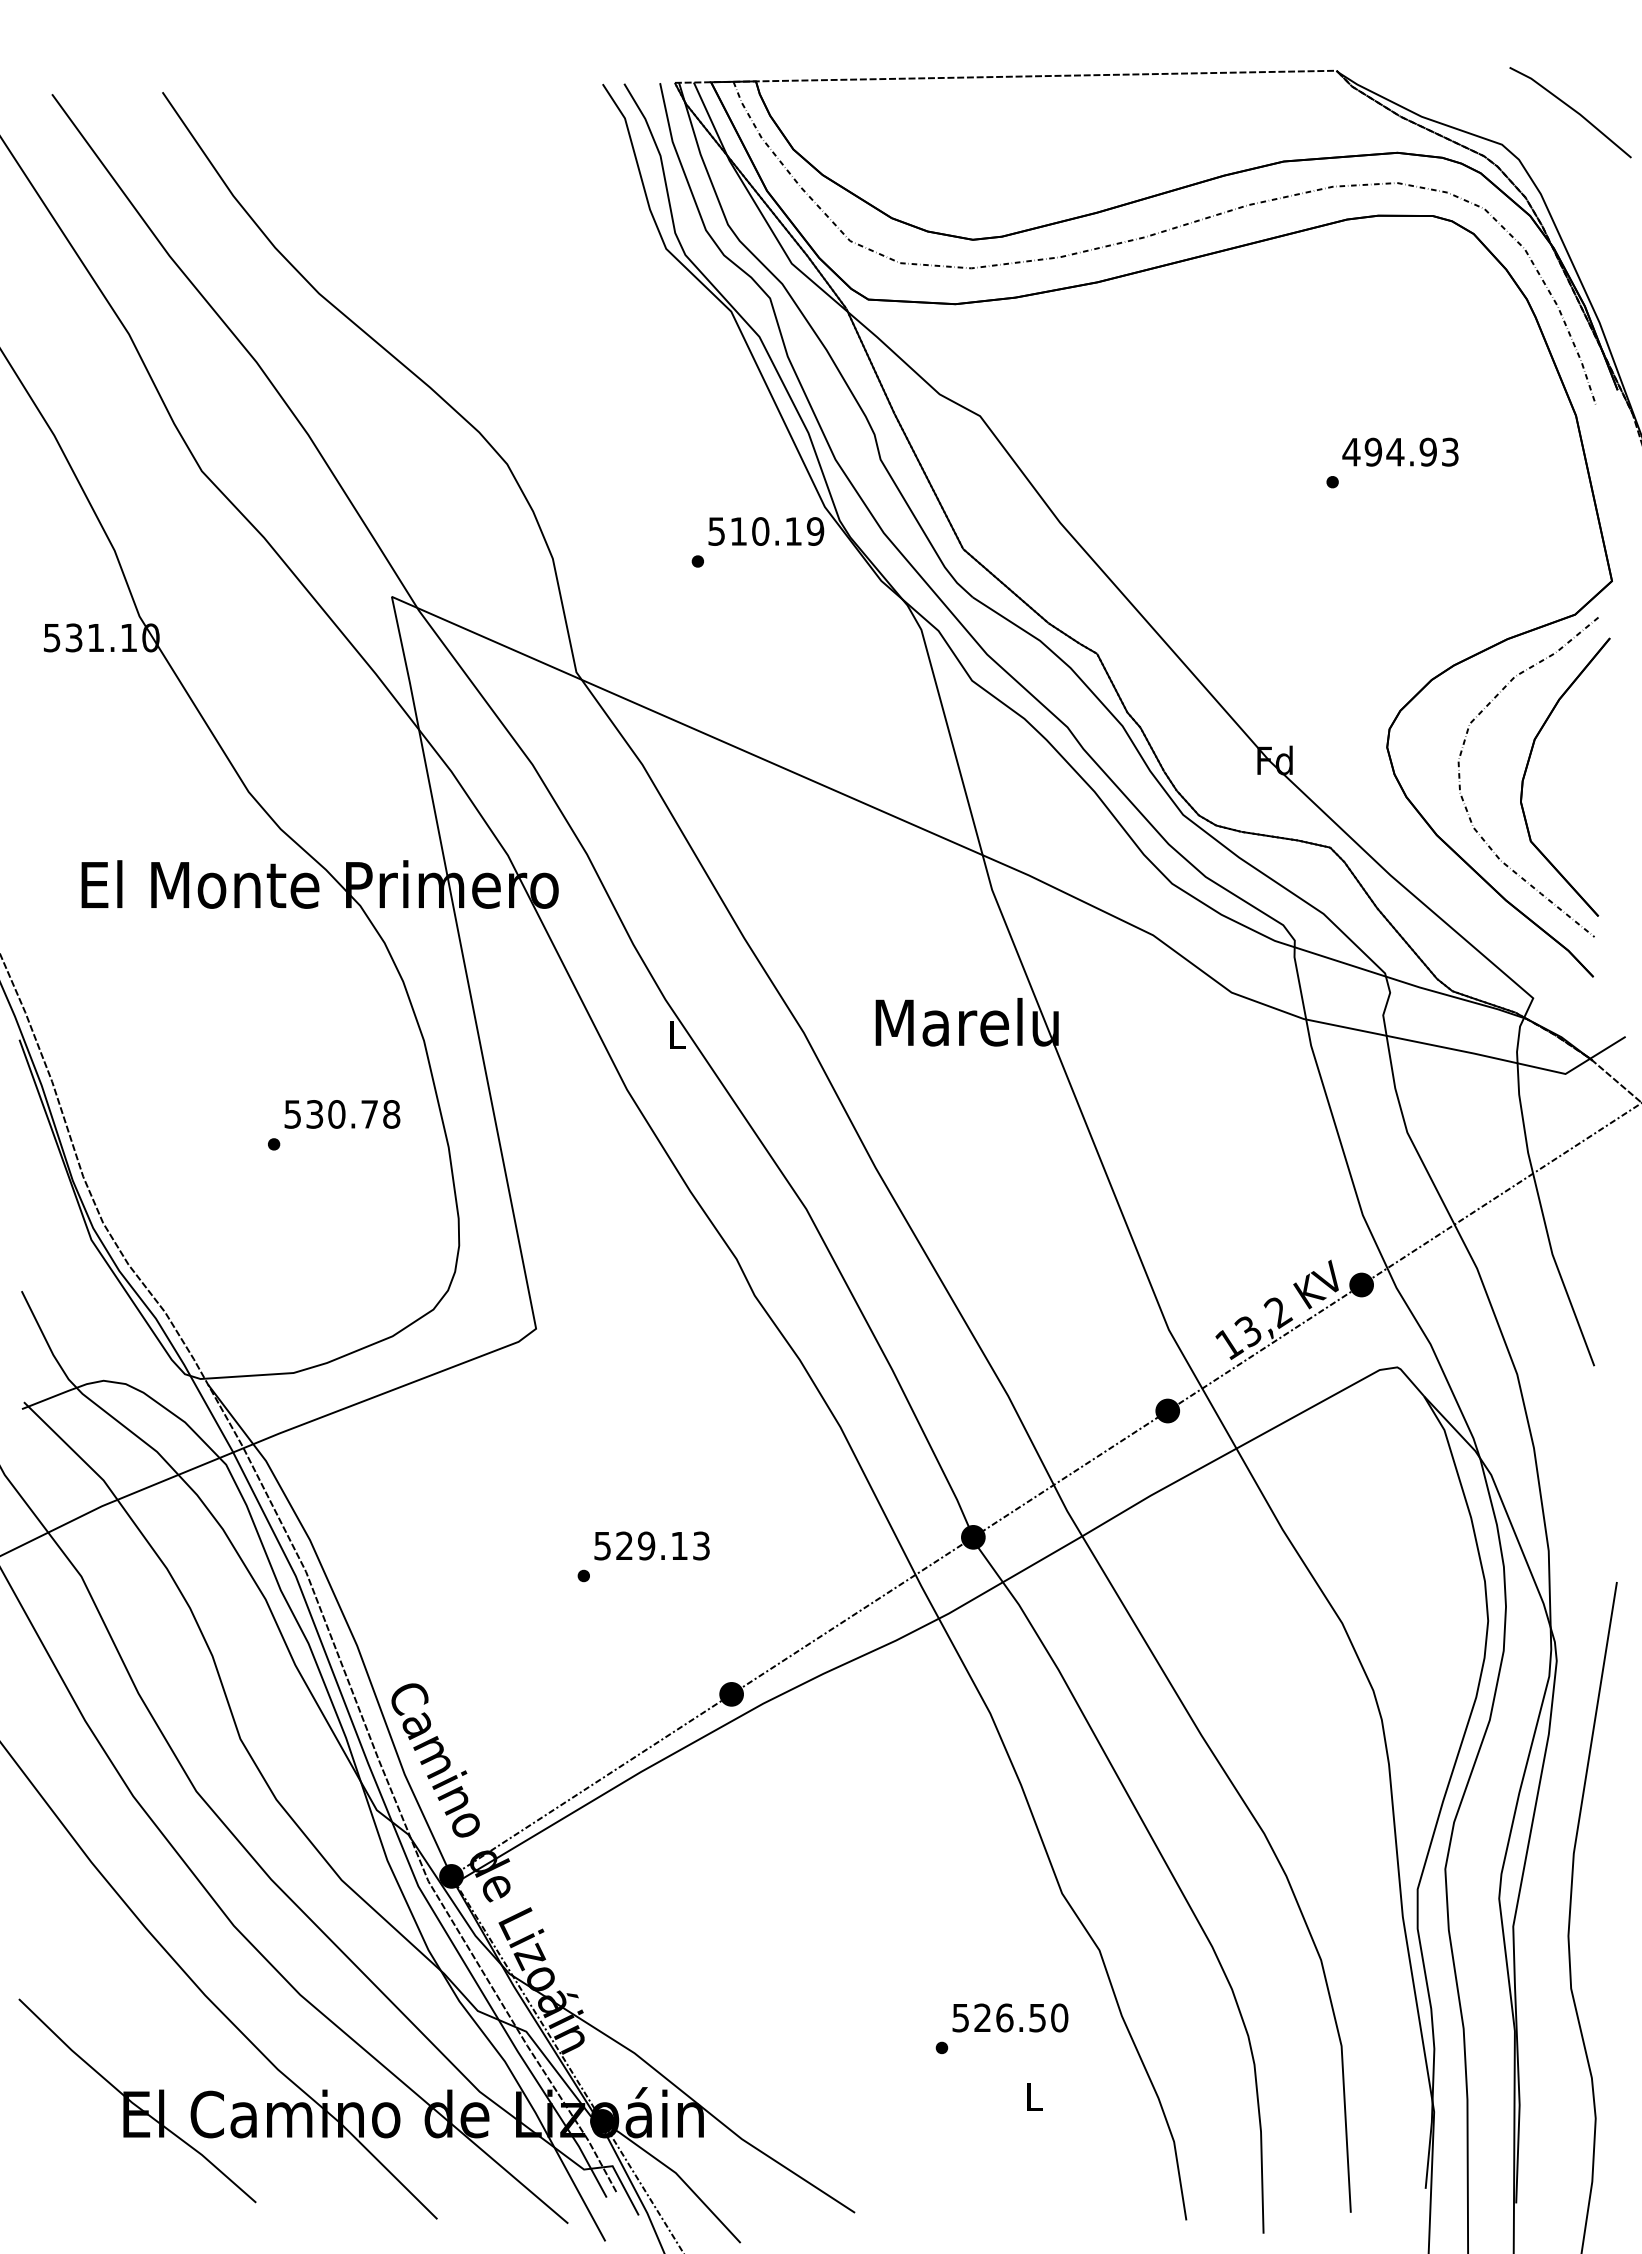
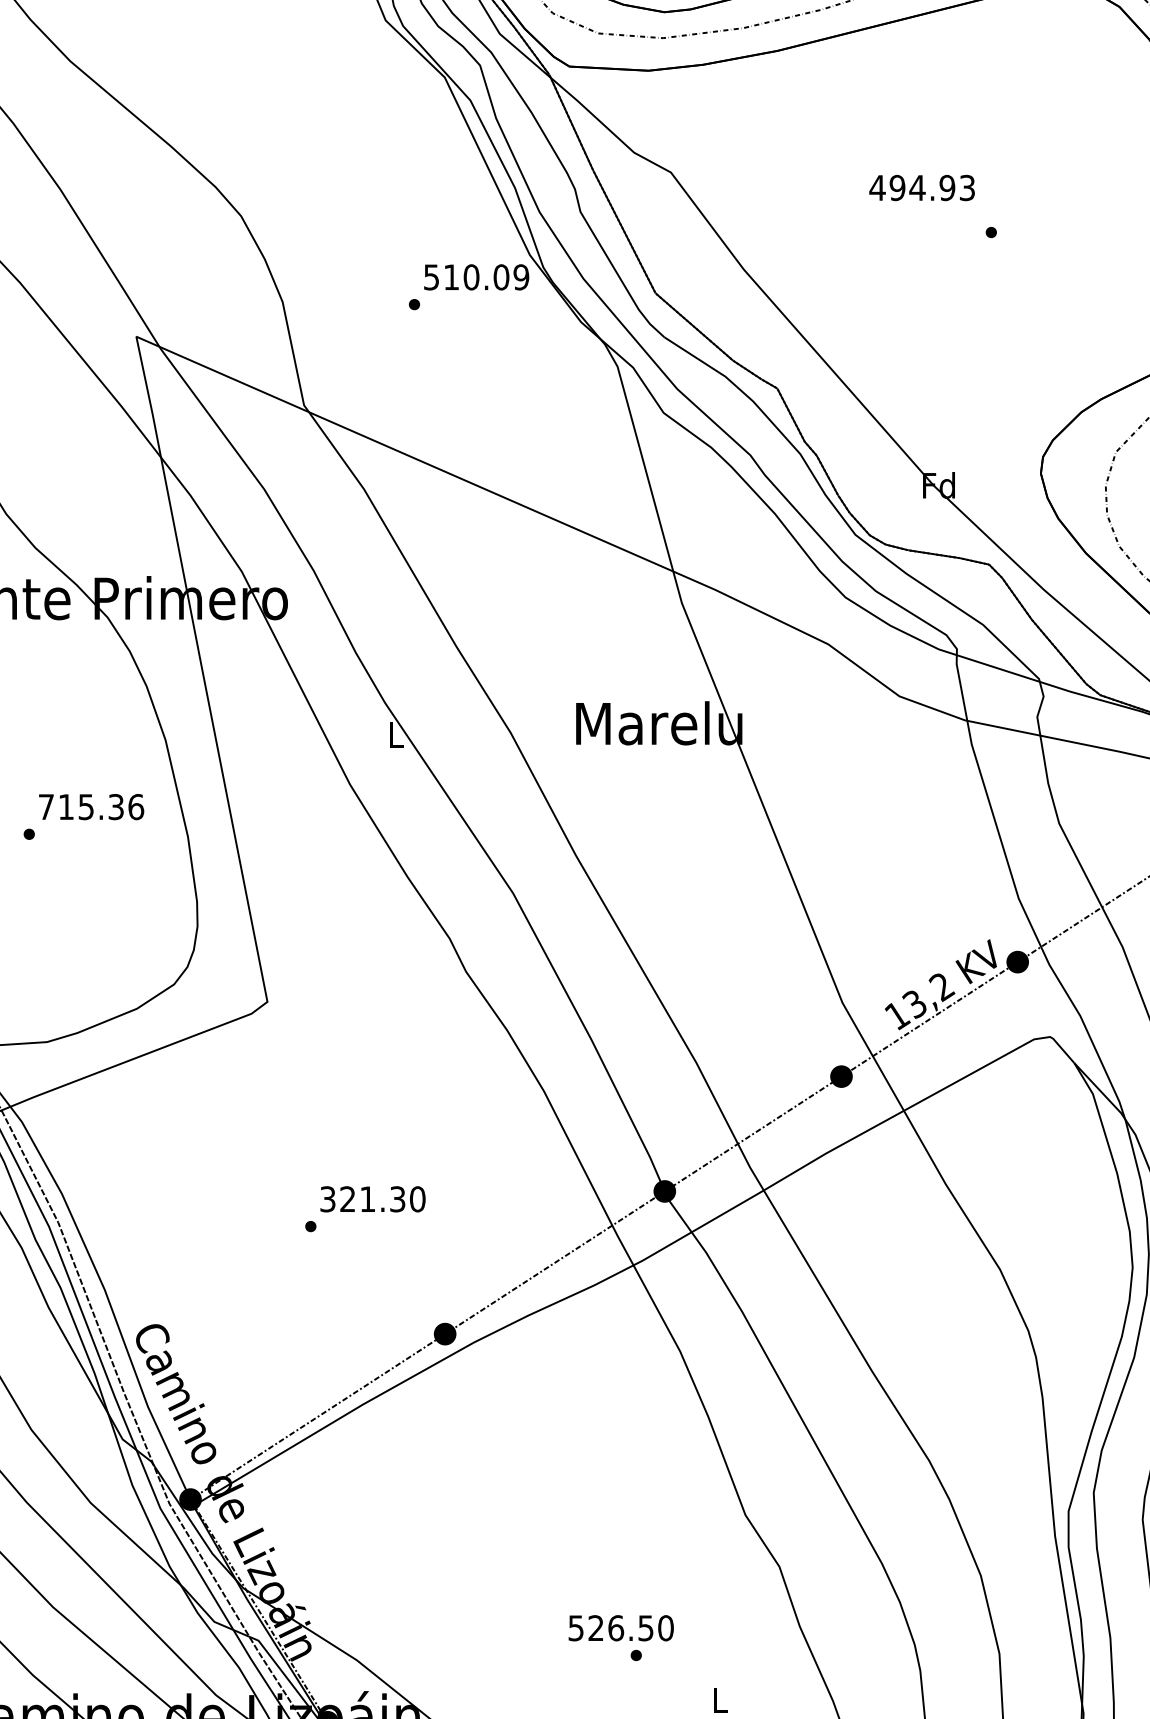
text: (1400, 451) -> (922, 187), moved
text: (793, 531) -> (501, 277), 510.19 -> 510.09
text: (342, 1114) -> (91, 807), 530.78 -> 715.36
text: (652, 1545) -> (373, 1198), 529.13 -> 321.30
text: (1010, 2017) -> (621, 1627), moved

